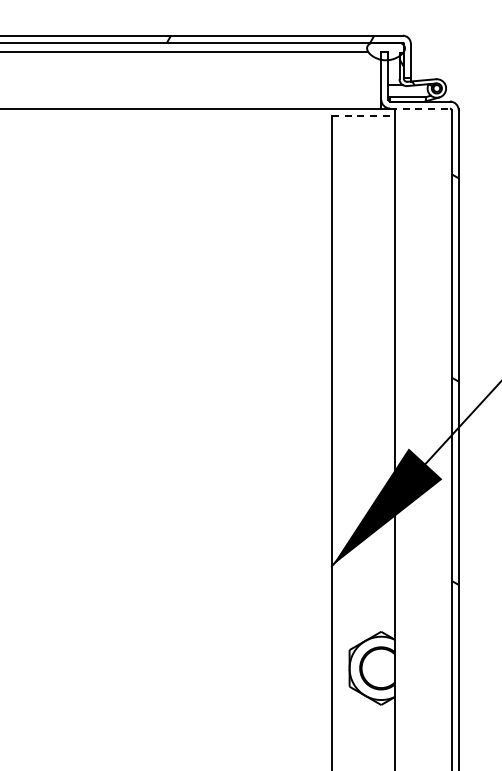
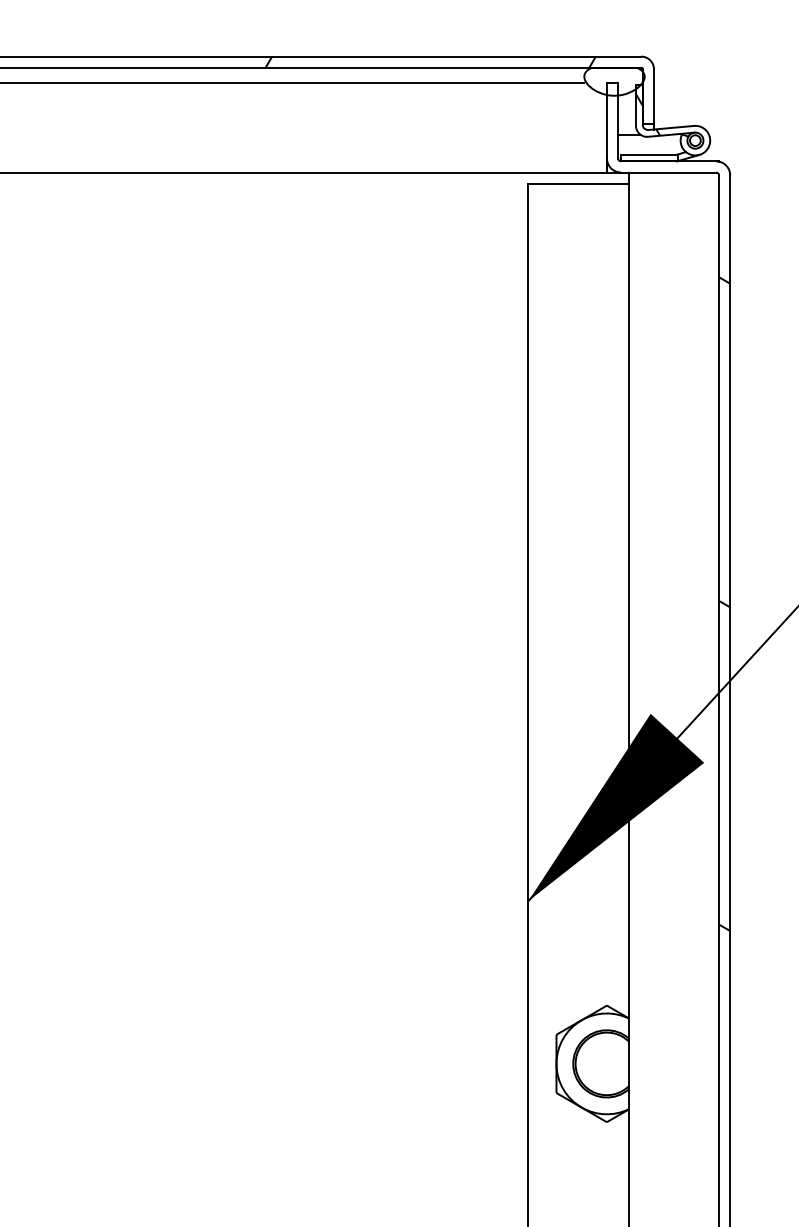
line: (420, 108) -> (669, 172), dashed -> solid
line: (363, 115) -> (578, 183), dashed -> solid

